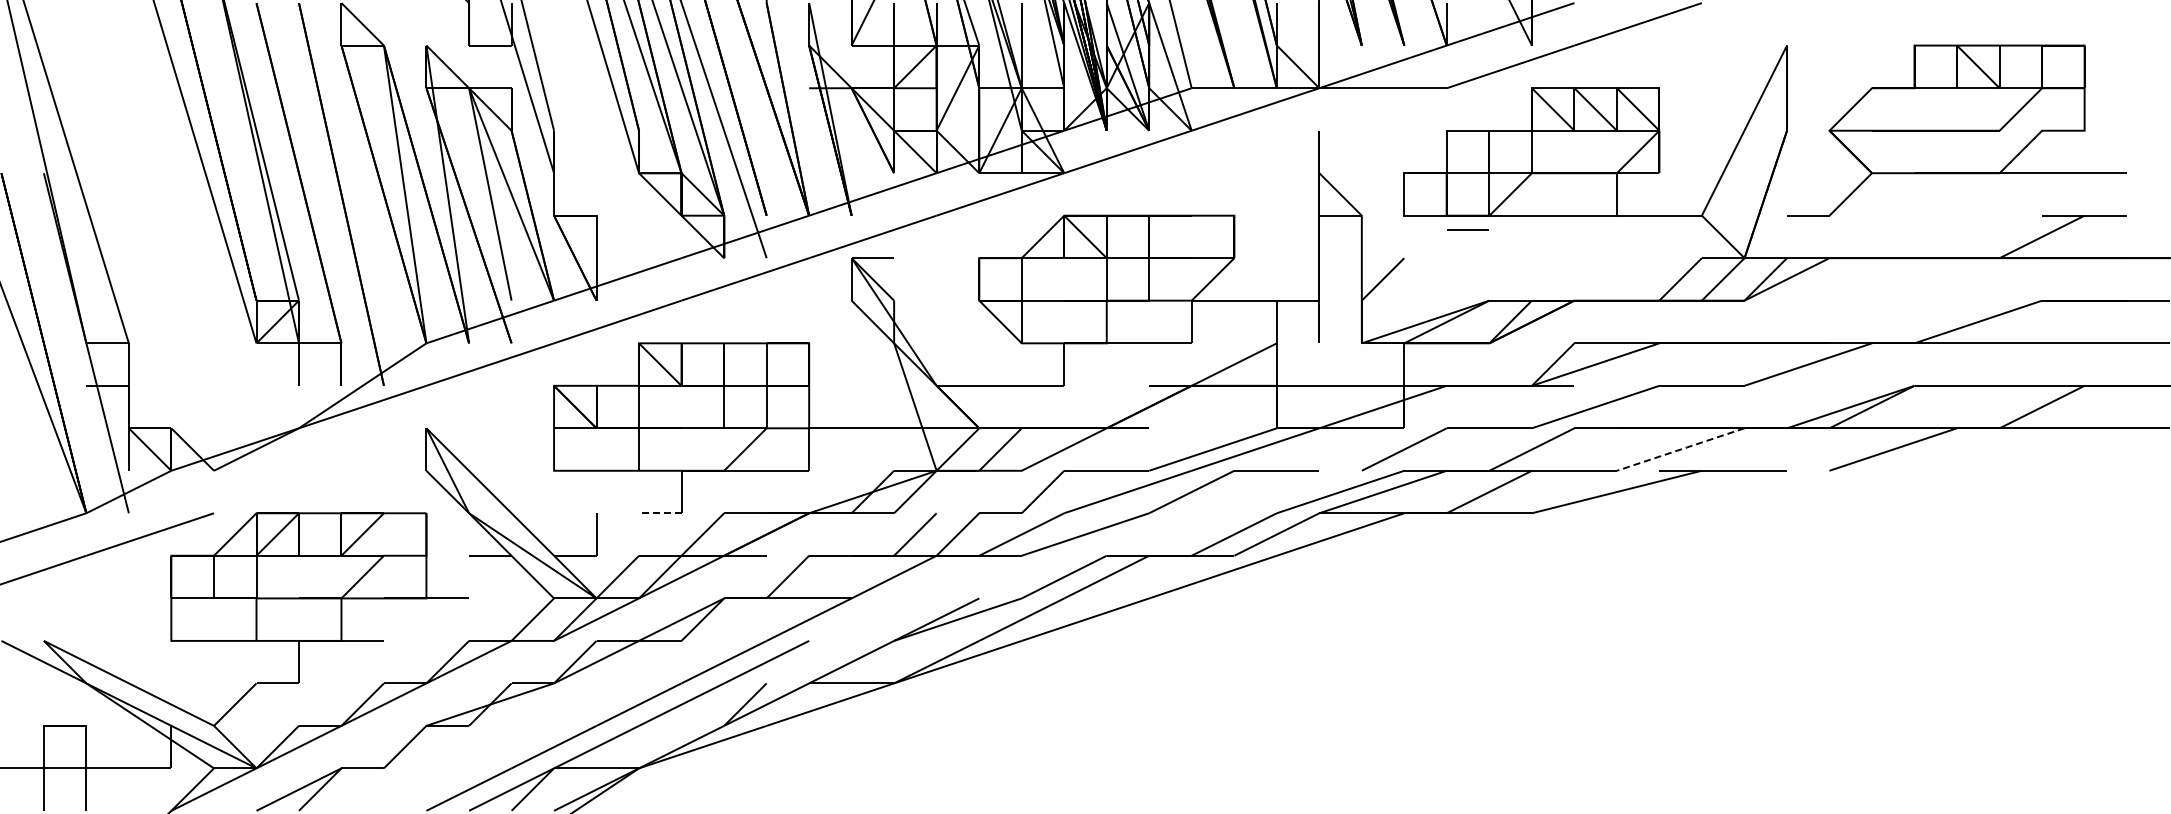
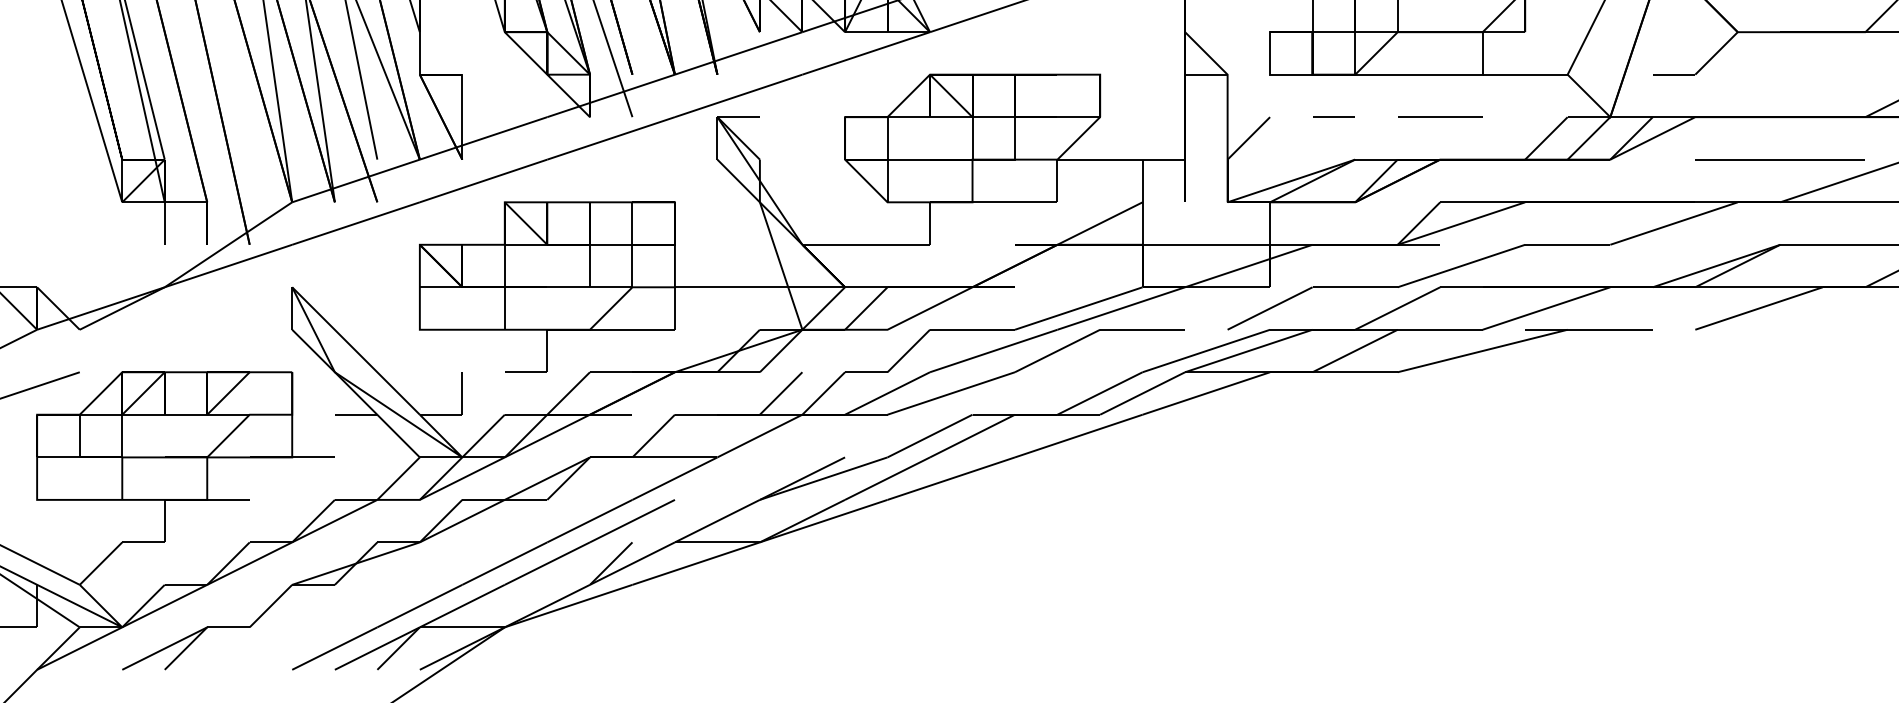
line: (1467, 229) -> (1333, 116), moved
line: (1574, 257) -> (1440, 116), added
line: (1914, 300) -> (1780, 159), added
line: (1680, 449) -> (1546, 308), dashed -> solid
line: (659, 513) -> (525, 372), dashed -> solid

